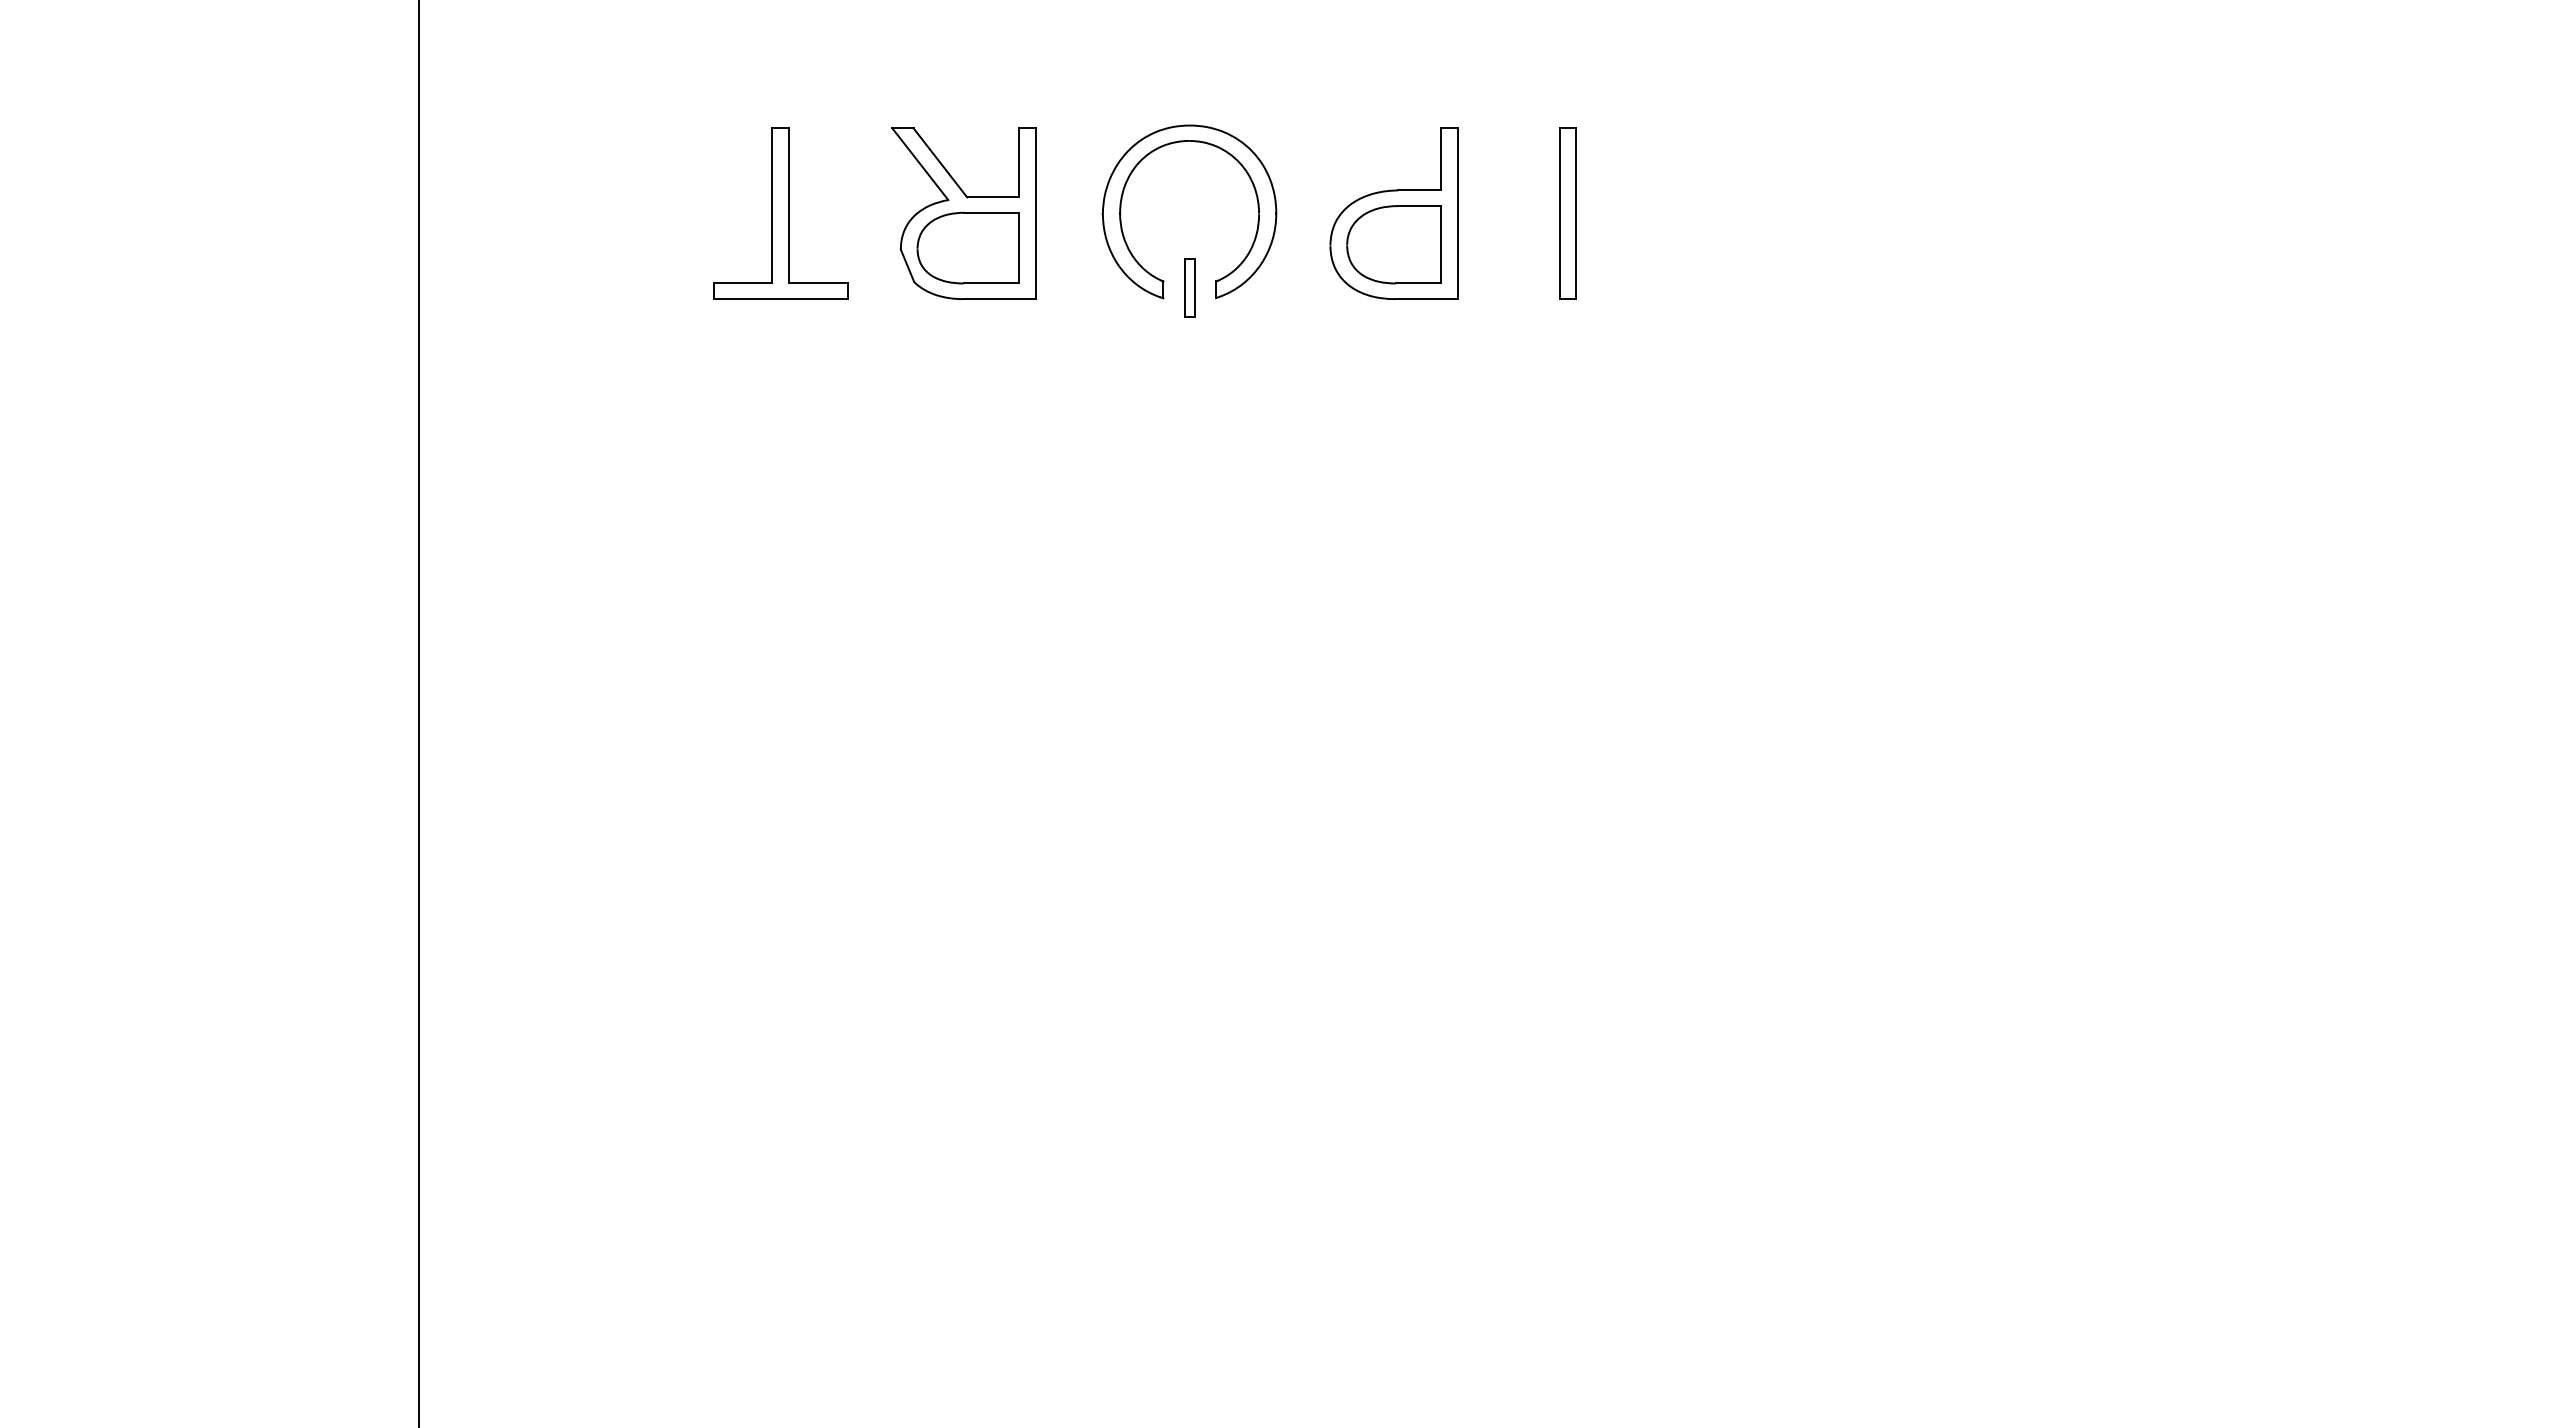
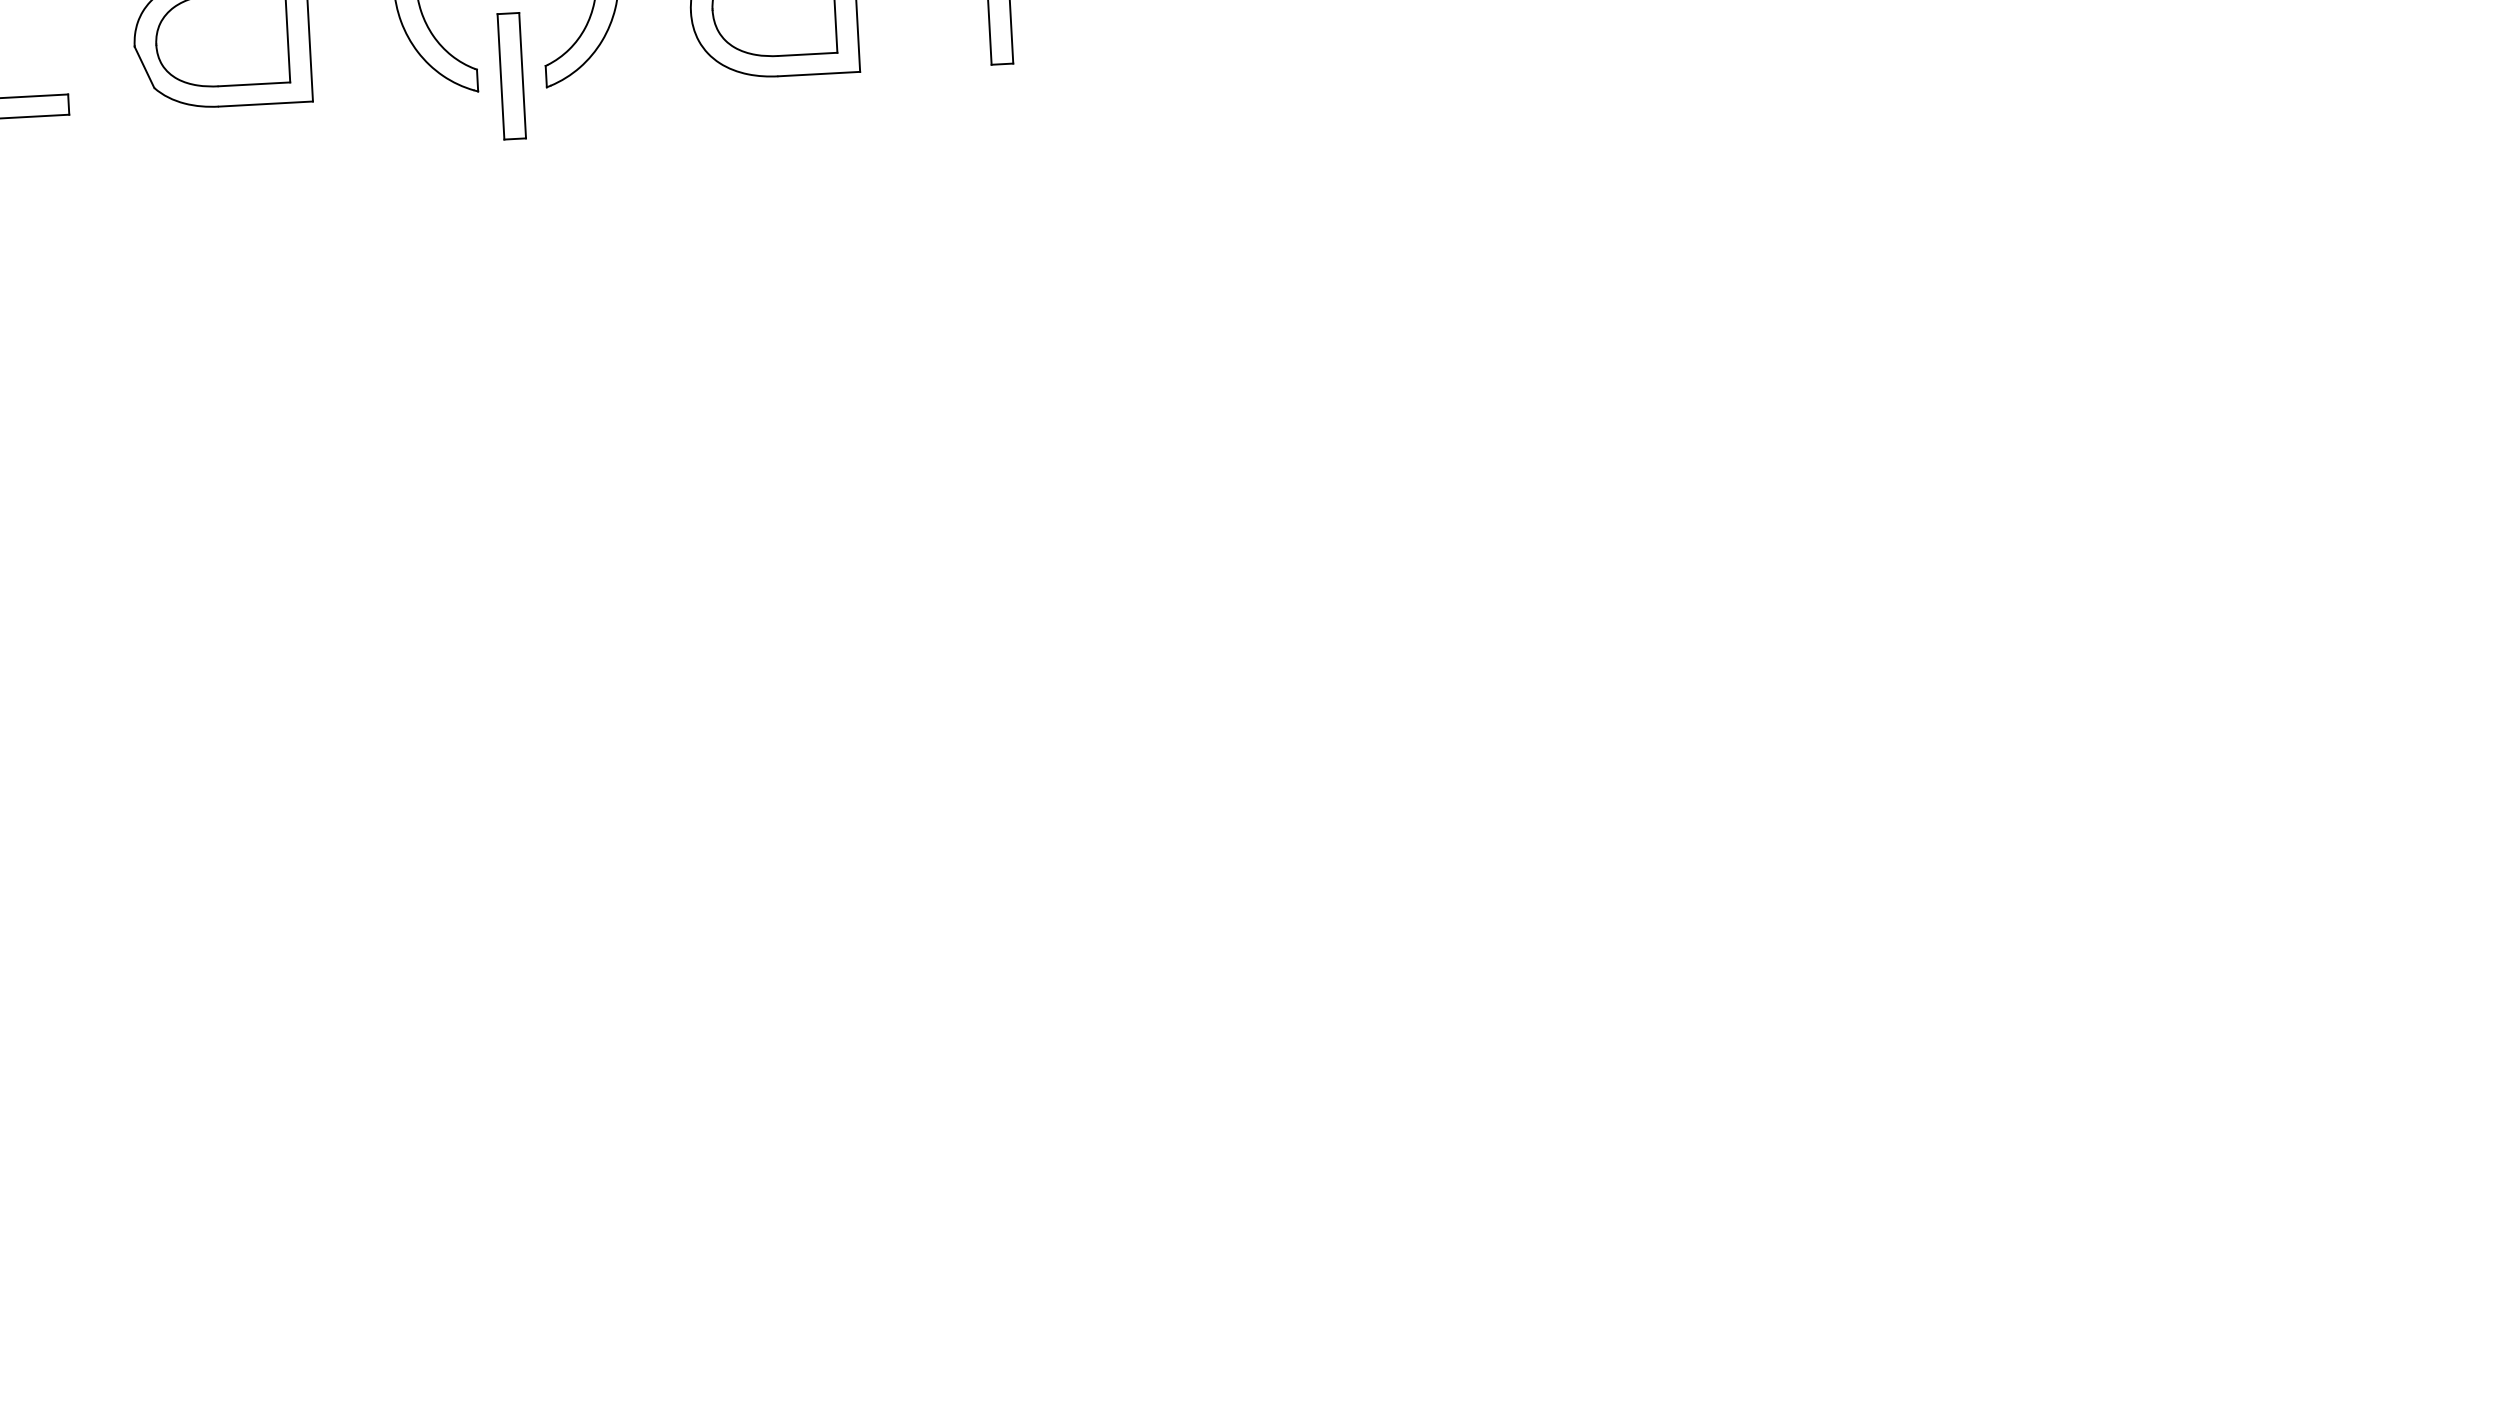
part: (1189, 287) -> (511, 75), size x1.67

